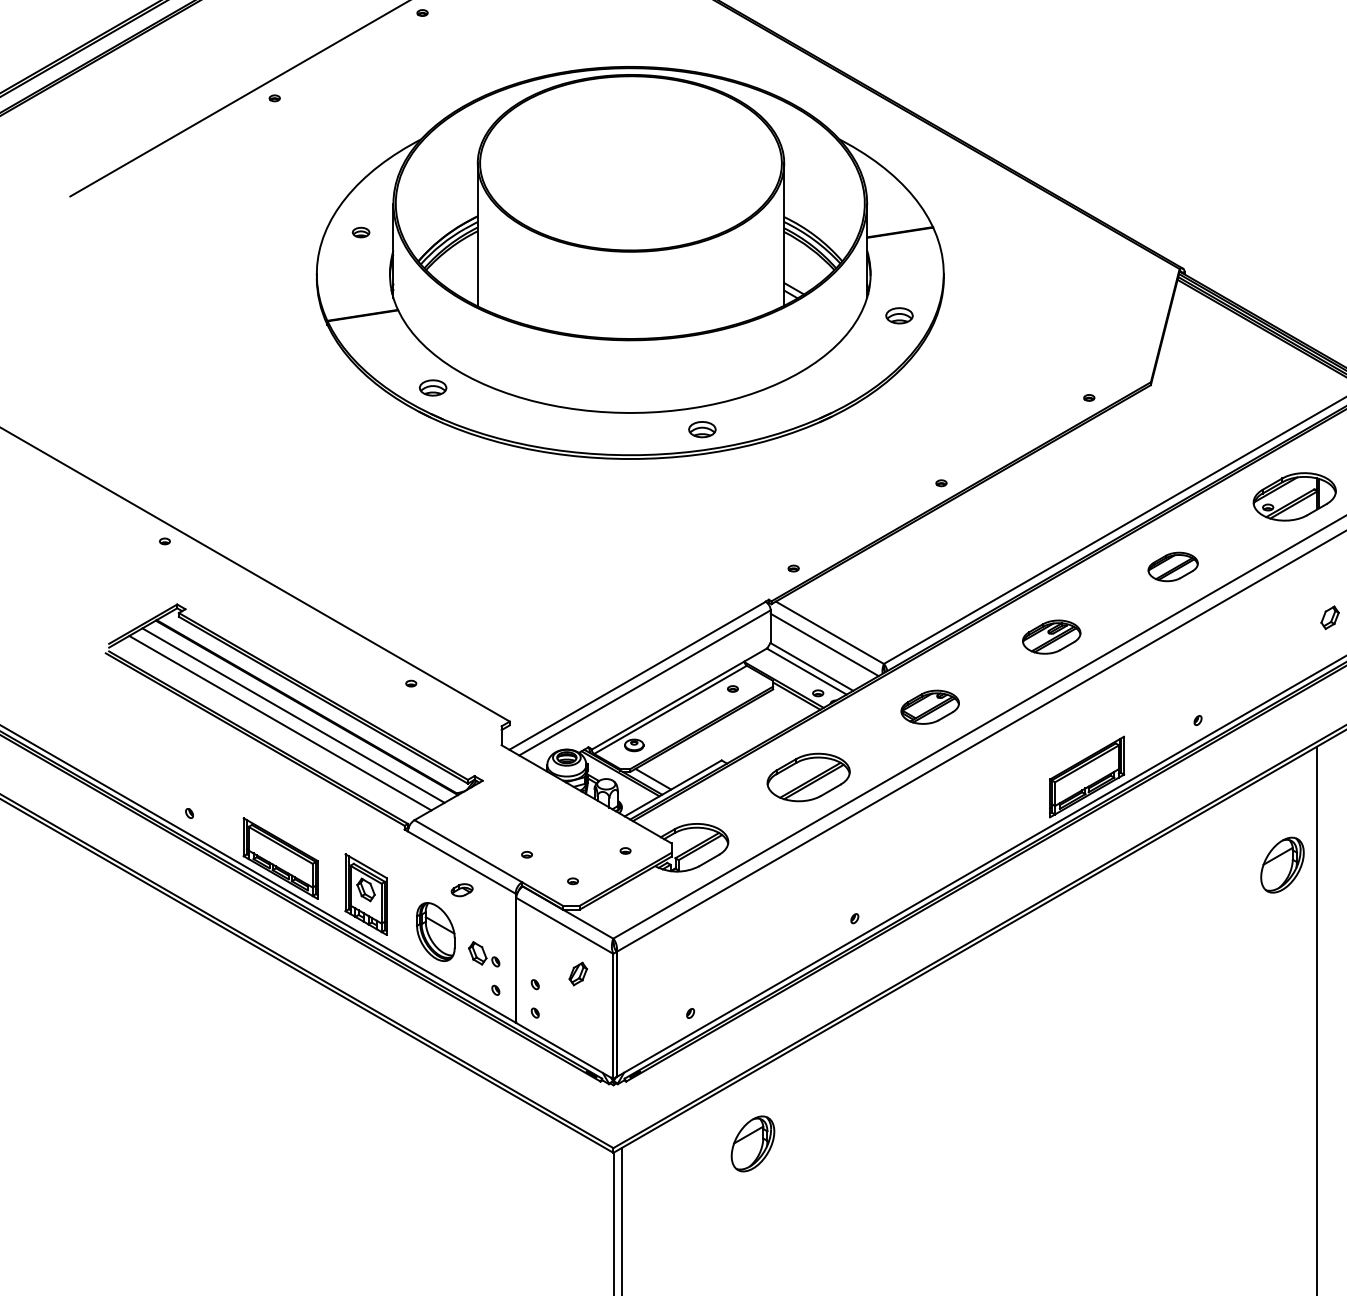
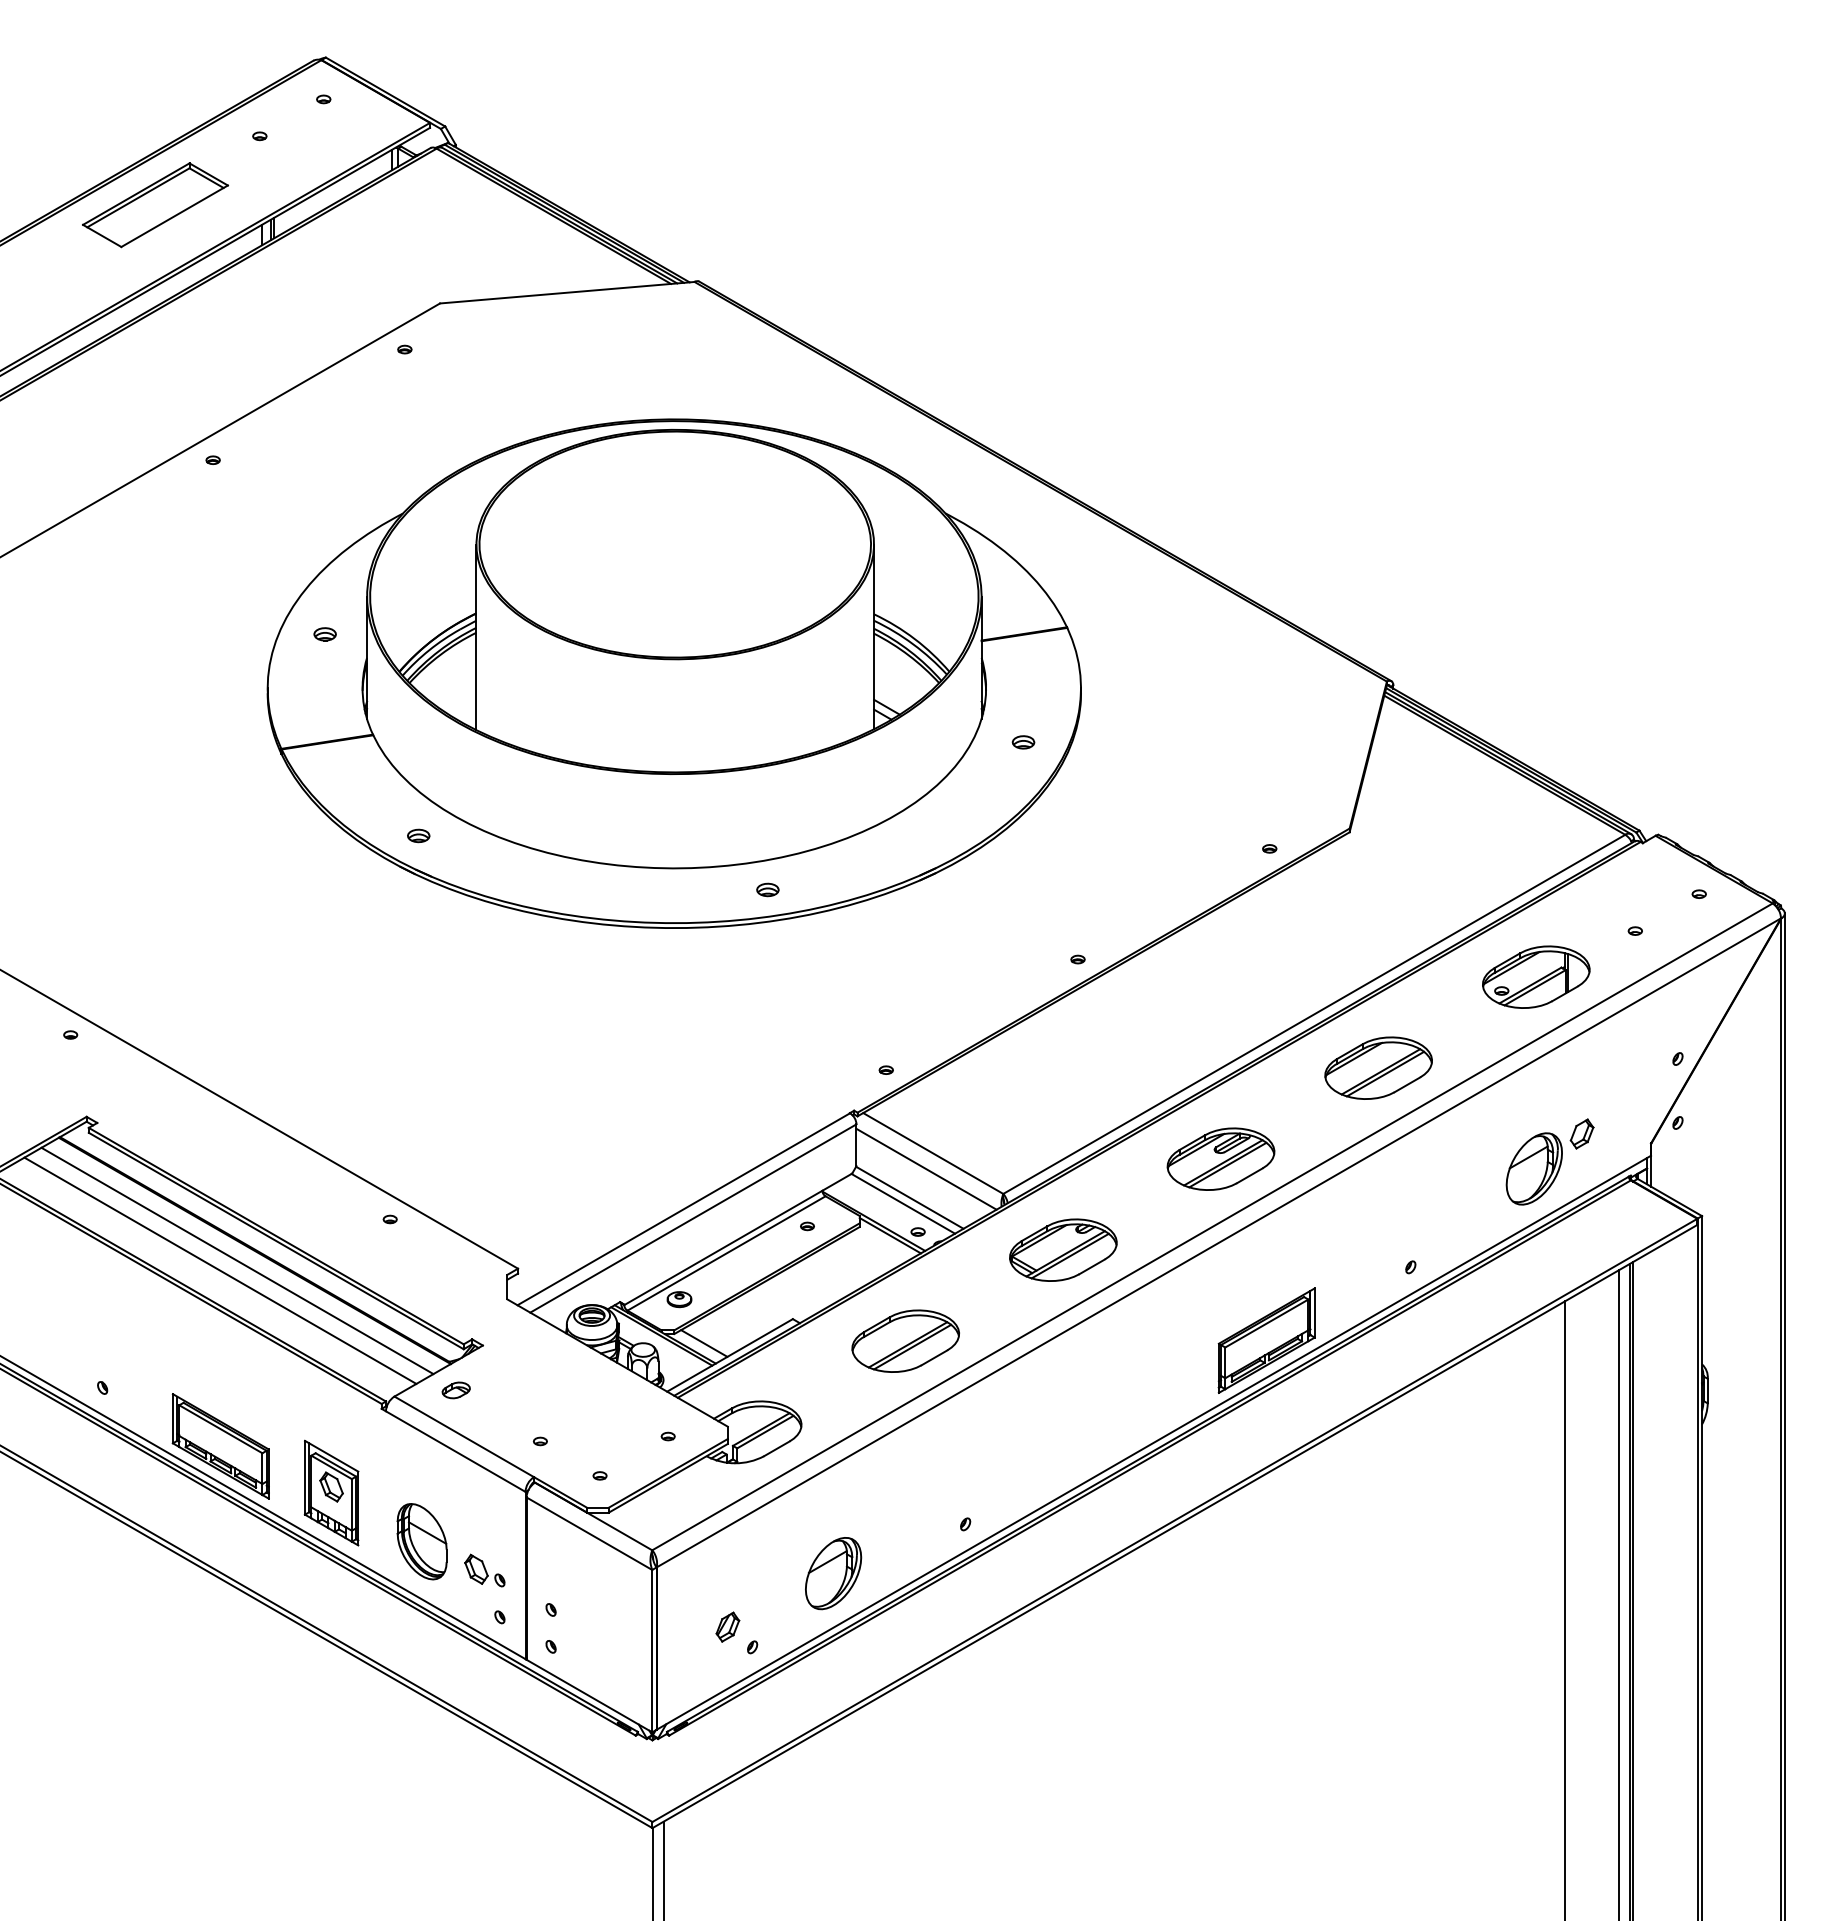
part: (899, 315) -> (1023, 742), size x0.62
part: (433, 387) -> (418, 835), size x0.62
part: (702, 429) -> (767, 889), size x0.62
part: (1173, 566) -> (1378, 1067), size x1.67
part: (1051, 636) -> (1220, 1158), size x1.43
part: (930, 706) -> (1063, 1249), size x1.43
part: (1281, 864) -> (1533, 1168), moved
part: (461, 890) -> (455, 1390), moved
part: (578, 973) -> (727, 1626), moved
part: (752, 1143) -> (833, 1573), moved

